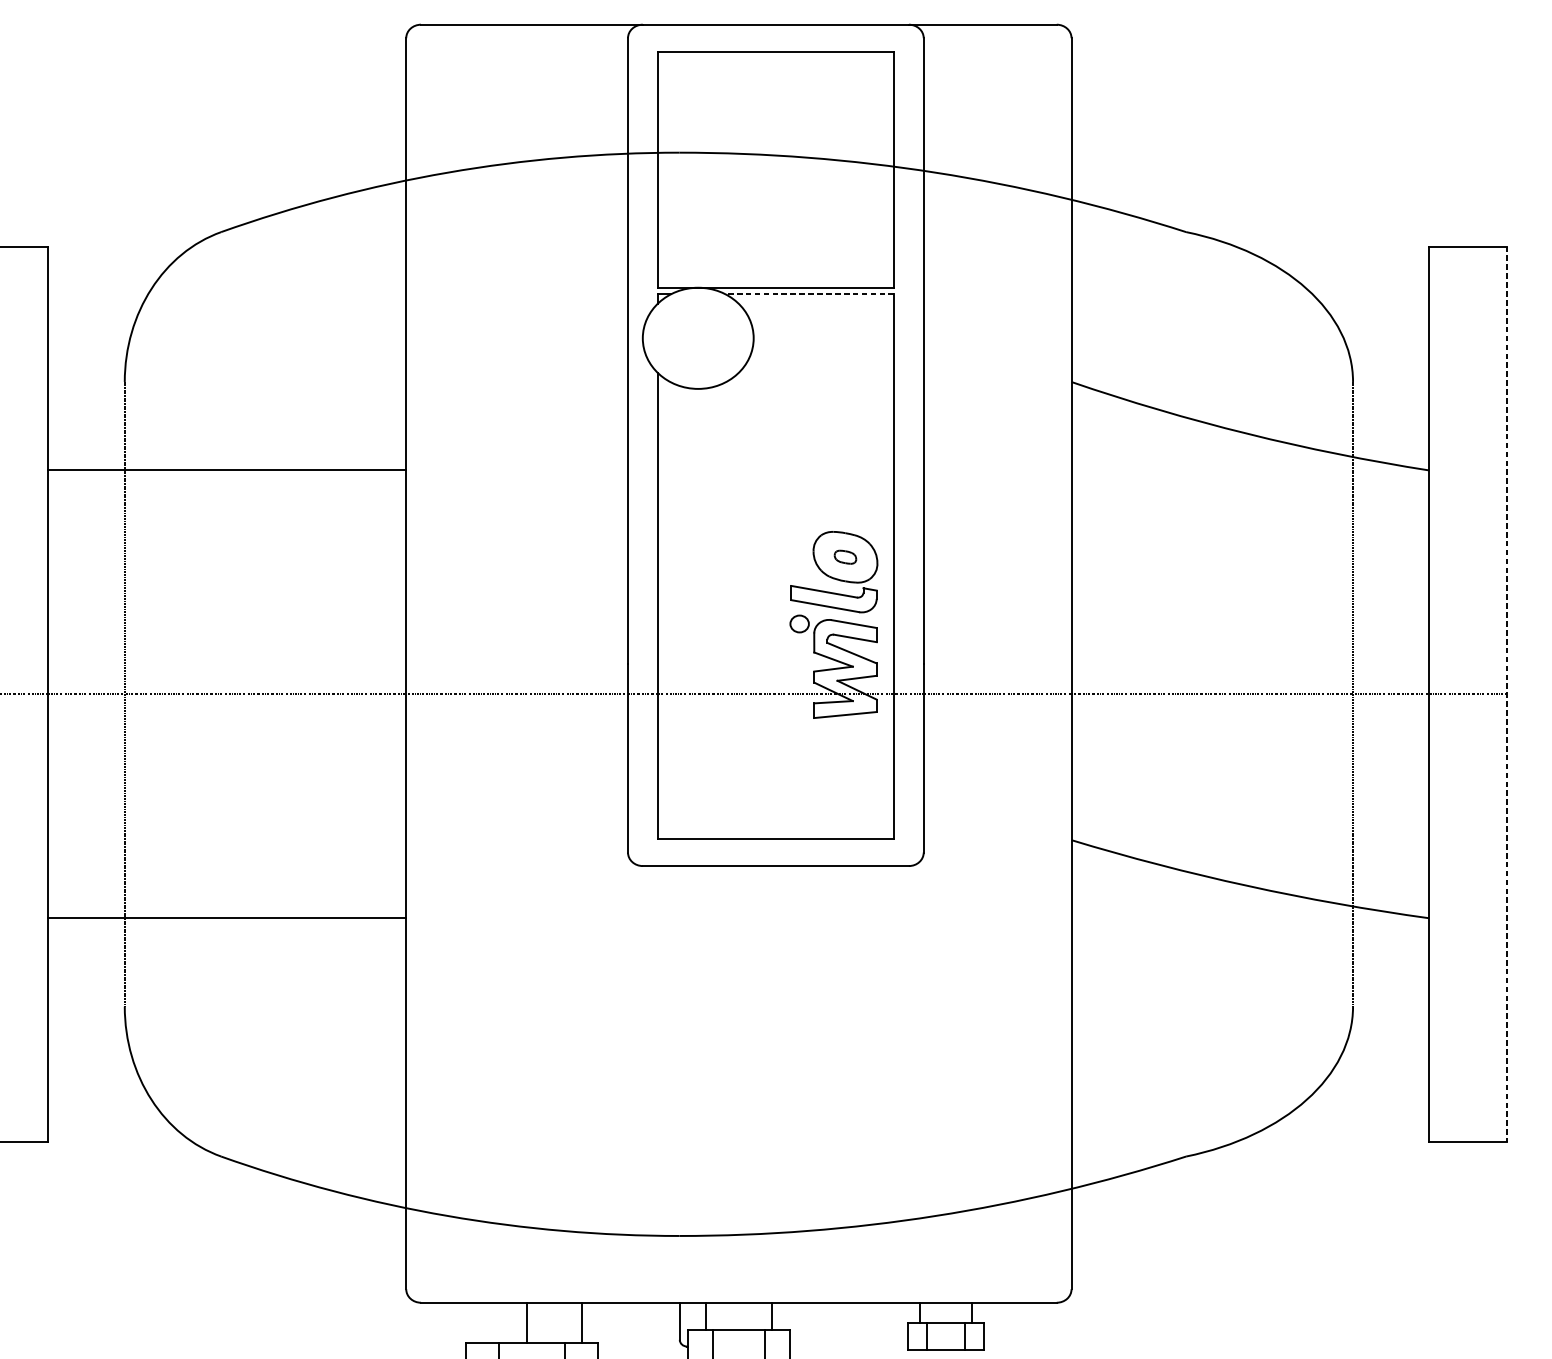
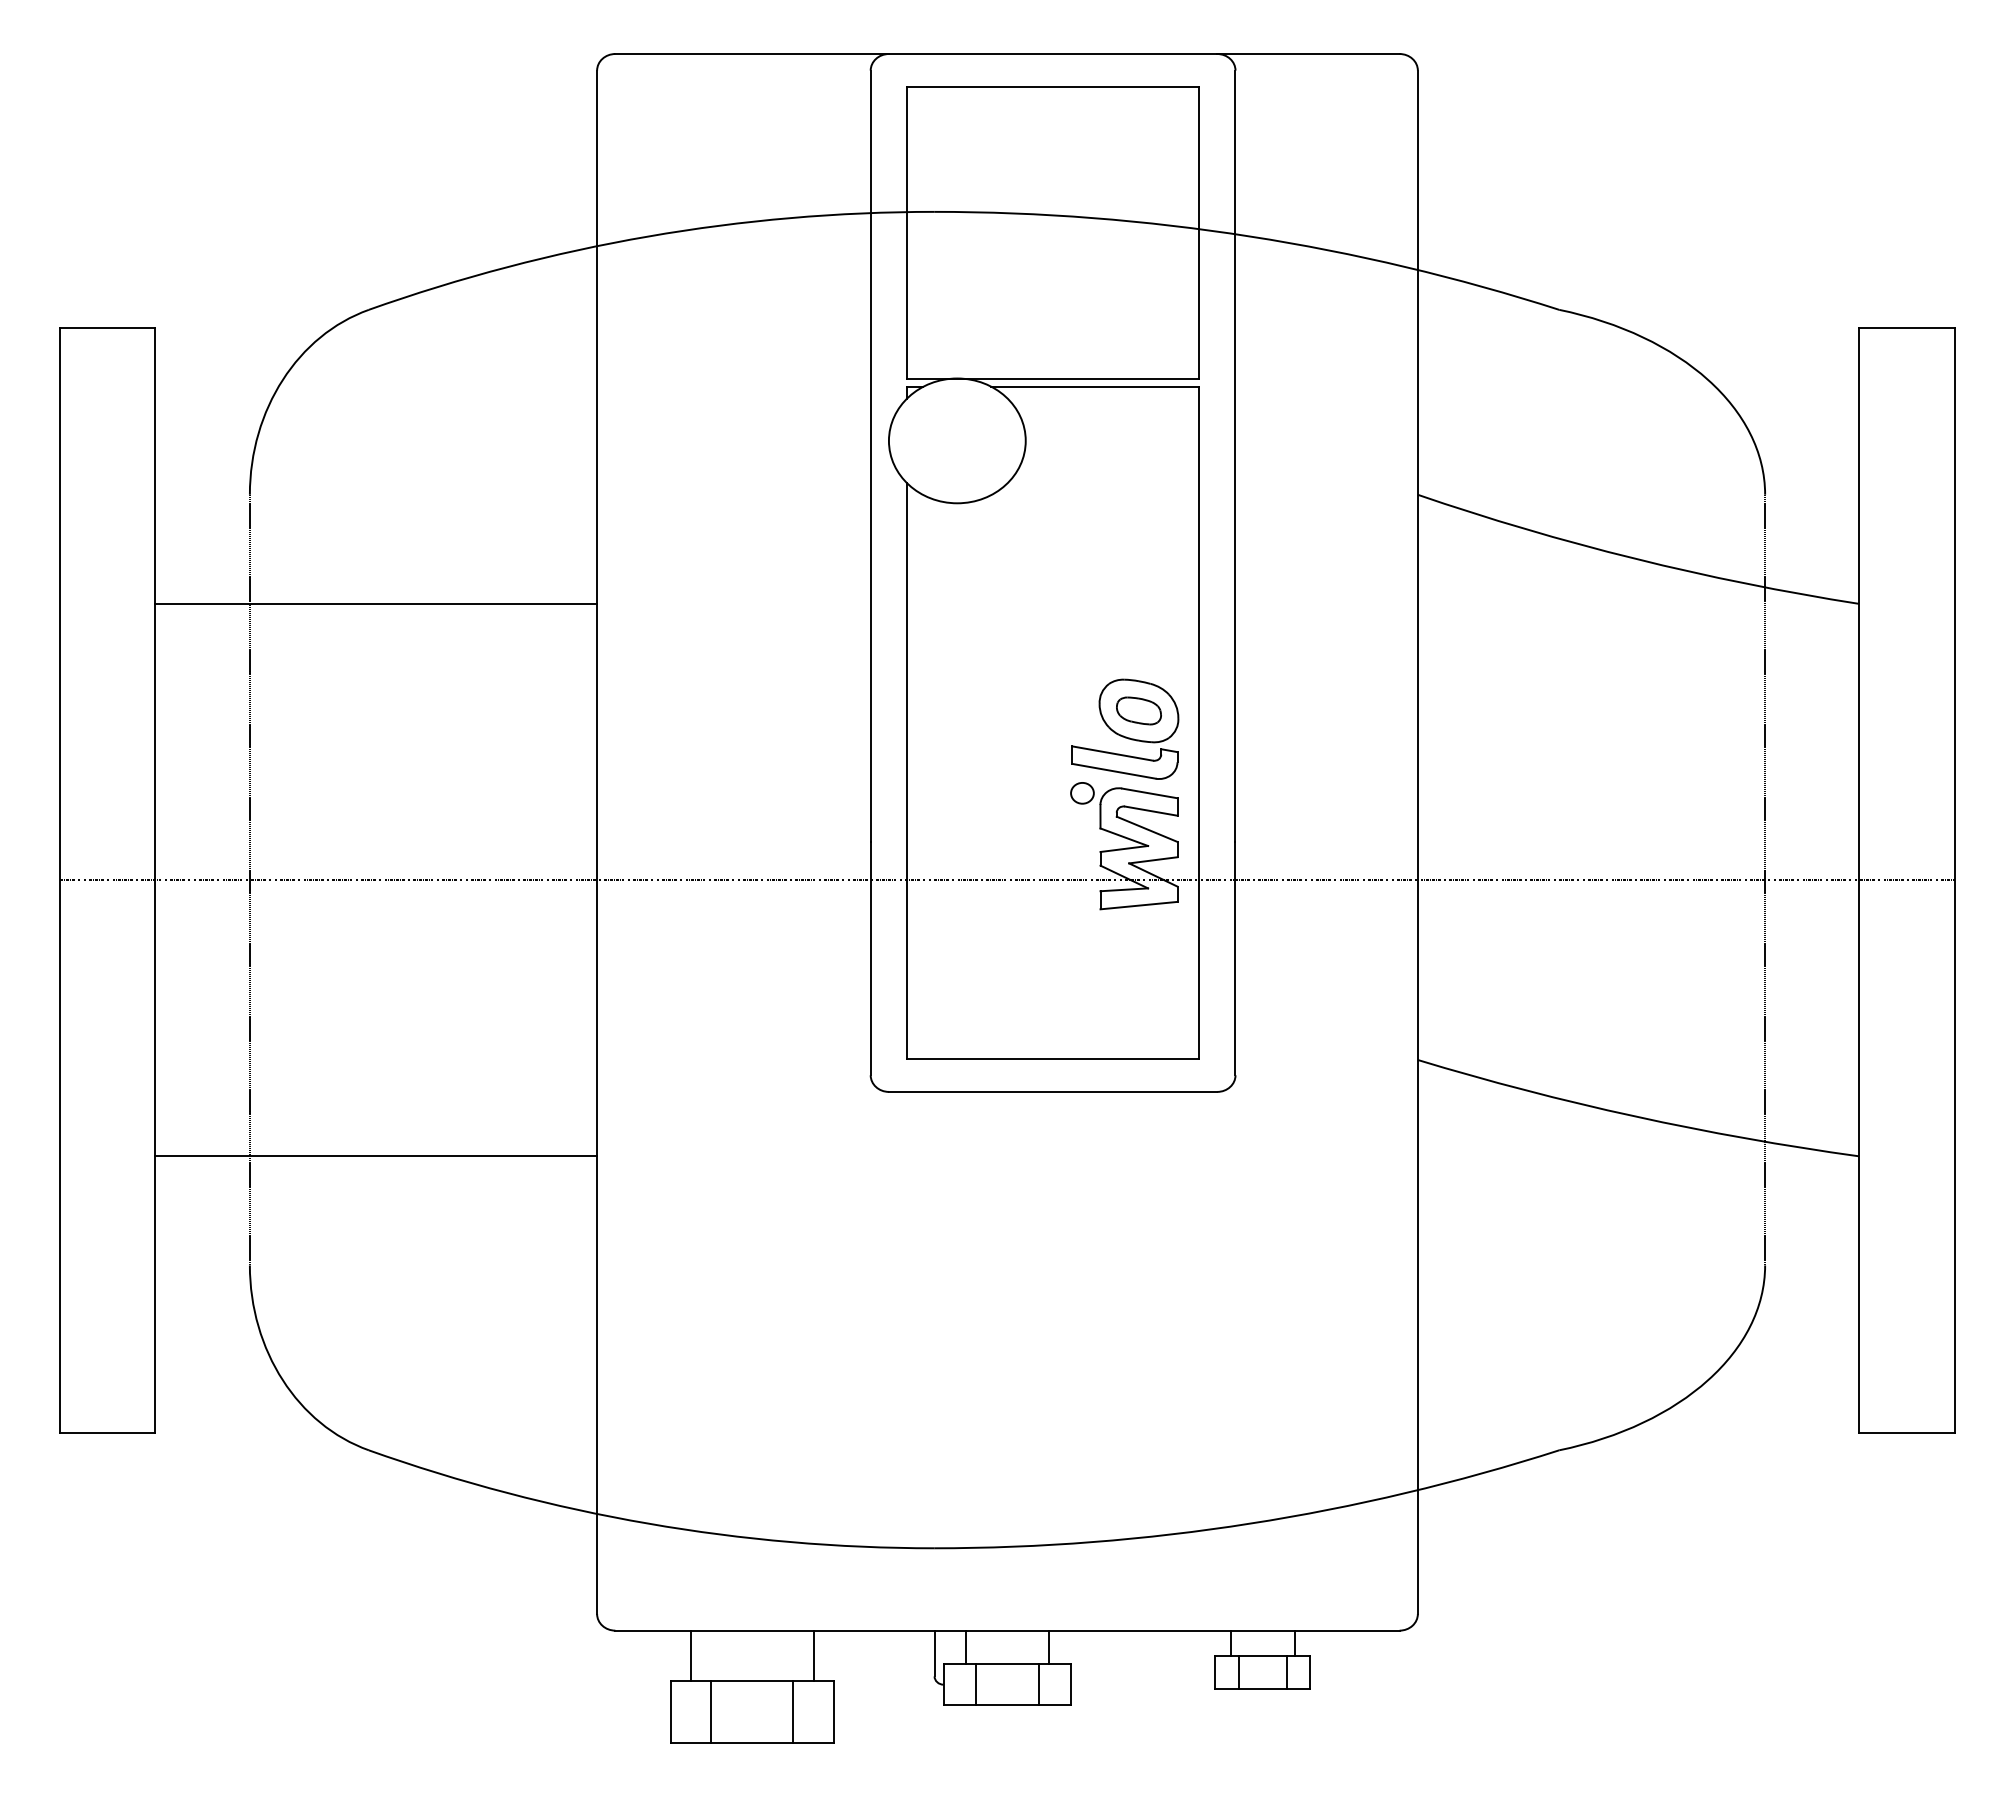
line: (810, 294) -> (1095, 386), dashed -> solid
part: (845, 556) -> (1138, 710), size x1.67
line: (1506, 694) -> (1954, 880), dashed -> solid
line: (527, 1322) -> (690, 1655), moved

